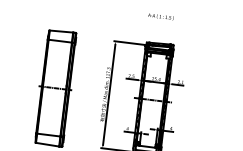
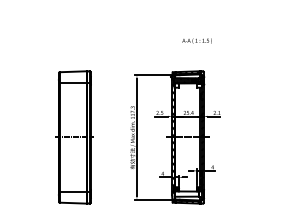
text: (160, 16) -> (196, 40), moved

